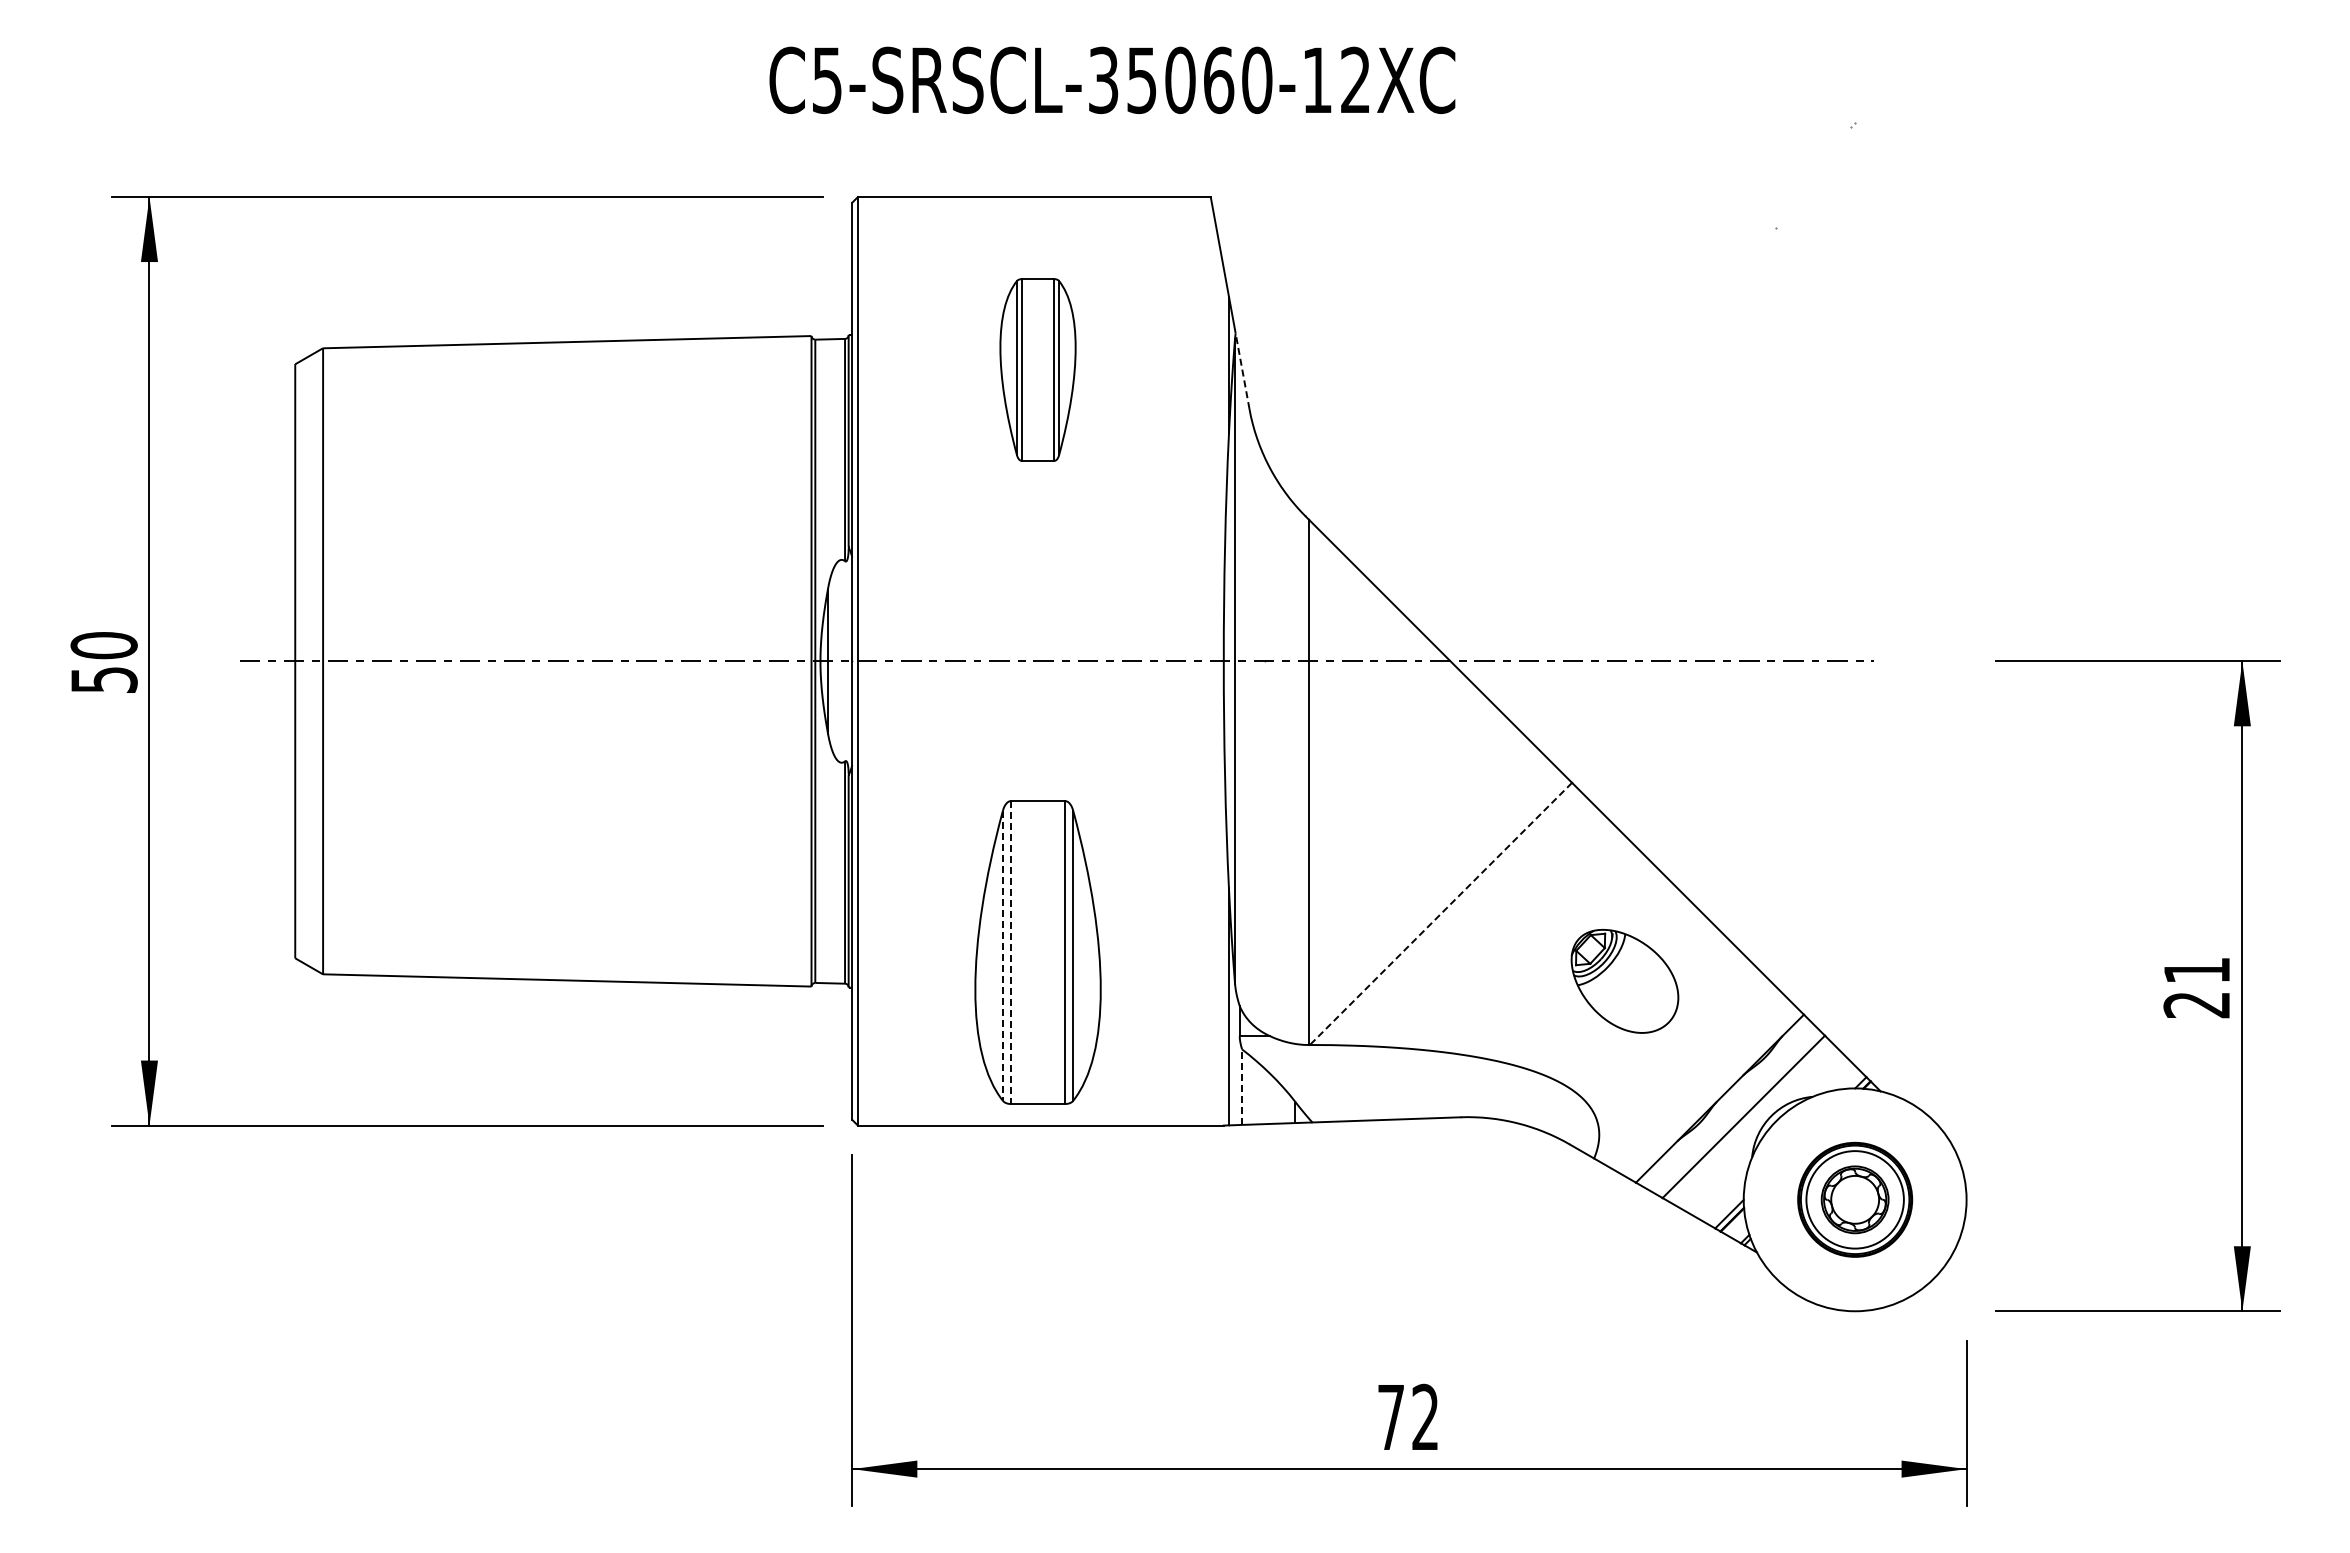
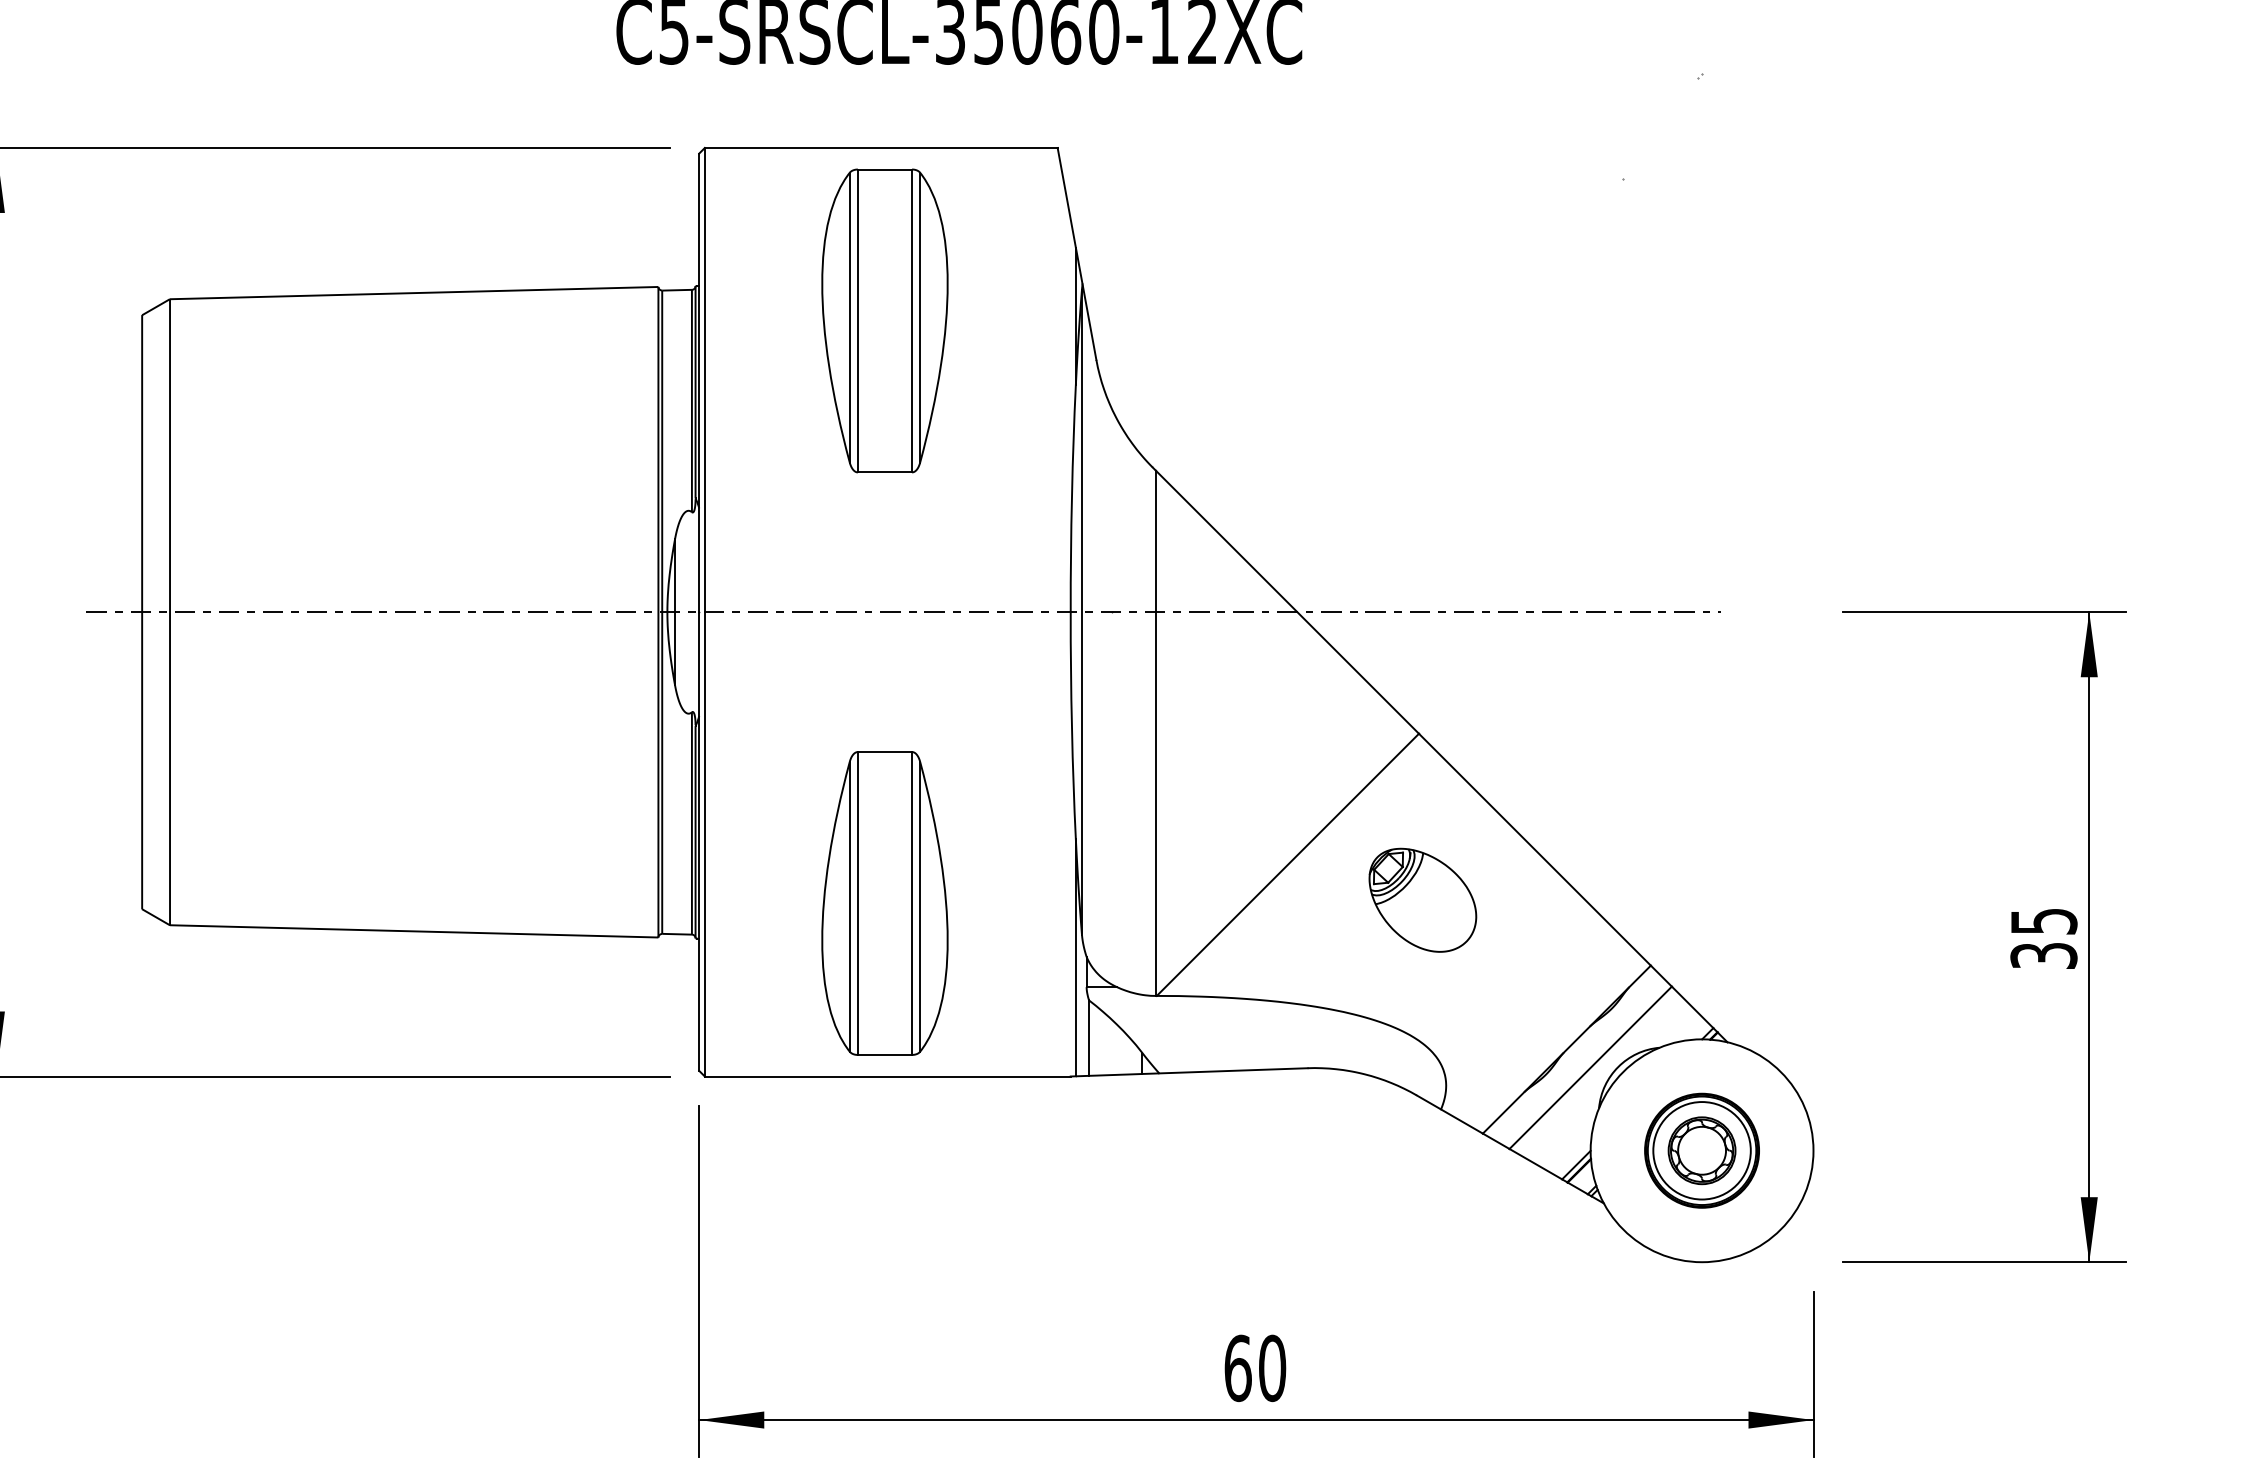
part: (1037, 369) -> (884, 320), size x1.67
line: (1242, 370) -> (1089, 321), dashed -> solid
line: (1440, 914) -> (1287, 865), dashed -> solid
line: (1010, 953) -> (857, 904), dashed -> solid
line: (1002, 955) -> (849, 906), dashed -> solid
part: (1624, 981) -> (1422, 900), moved
text: (2196, 988) -> (2043, 939), 21 -> 35
line: (1242, 1087) -> (1089, 1038), dashed -> solid
text: (1408, 1417) -> (1255, 1368), 72 -> 60

